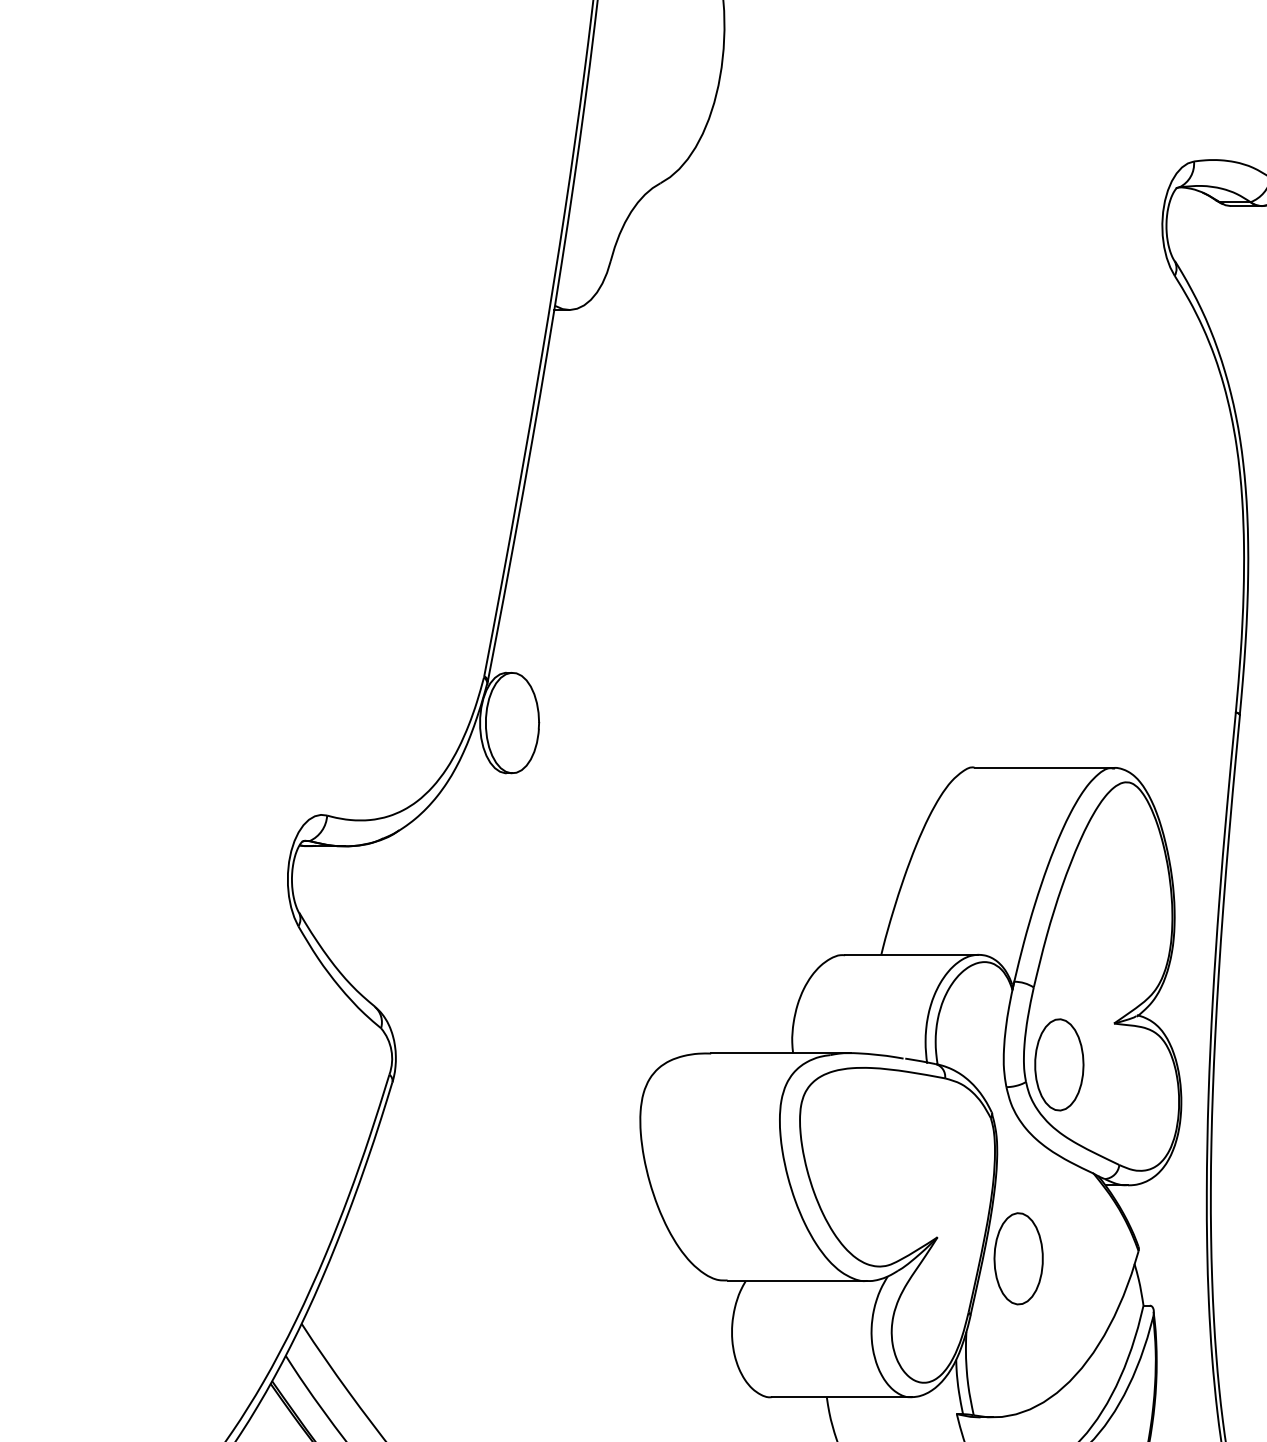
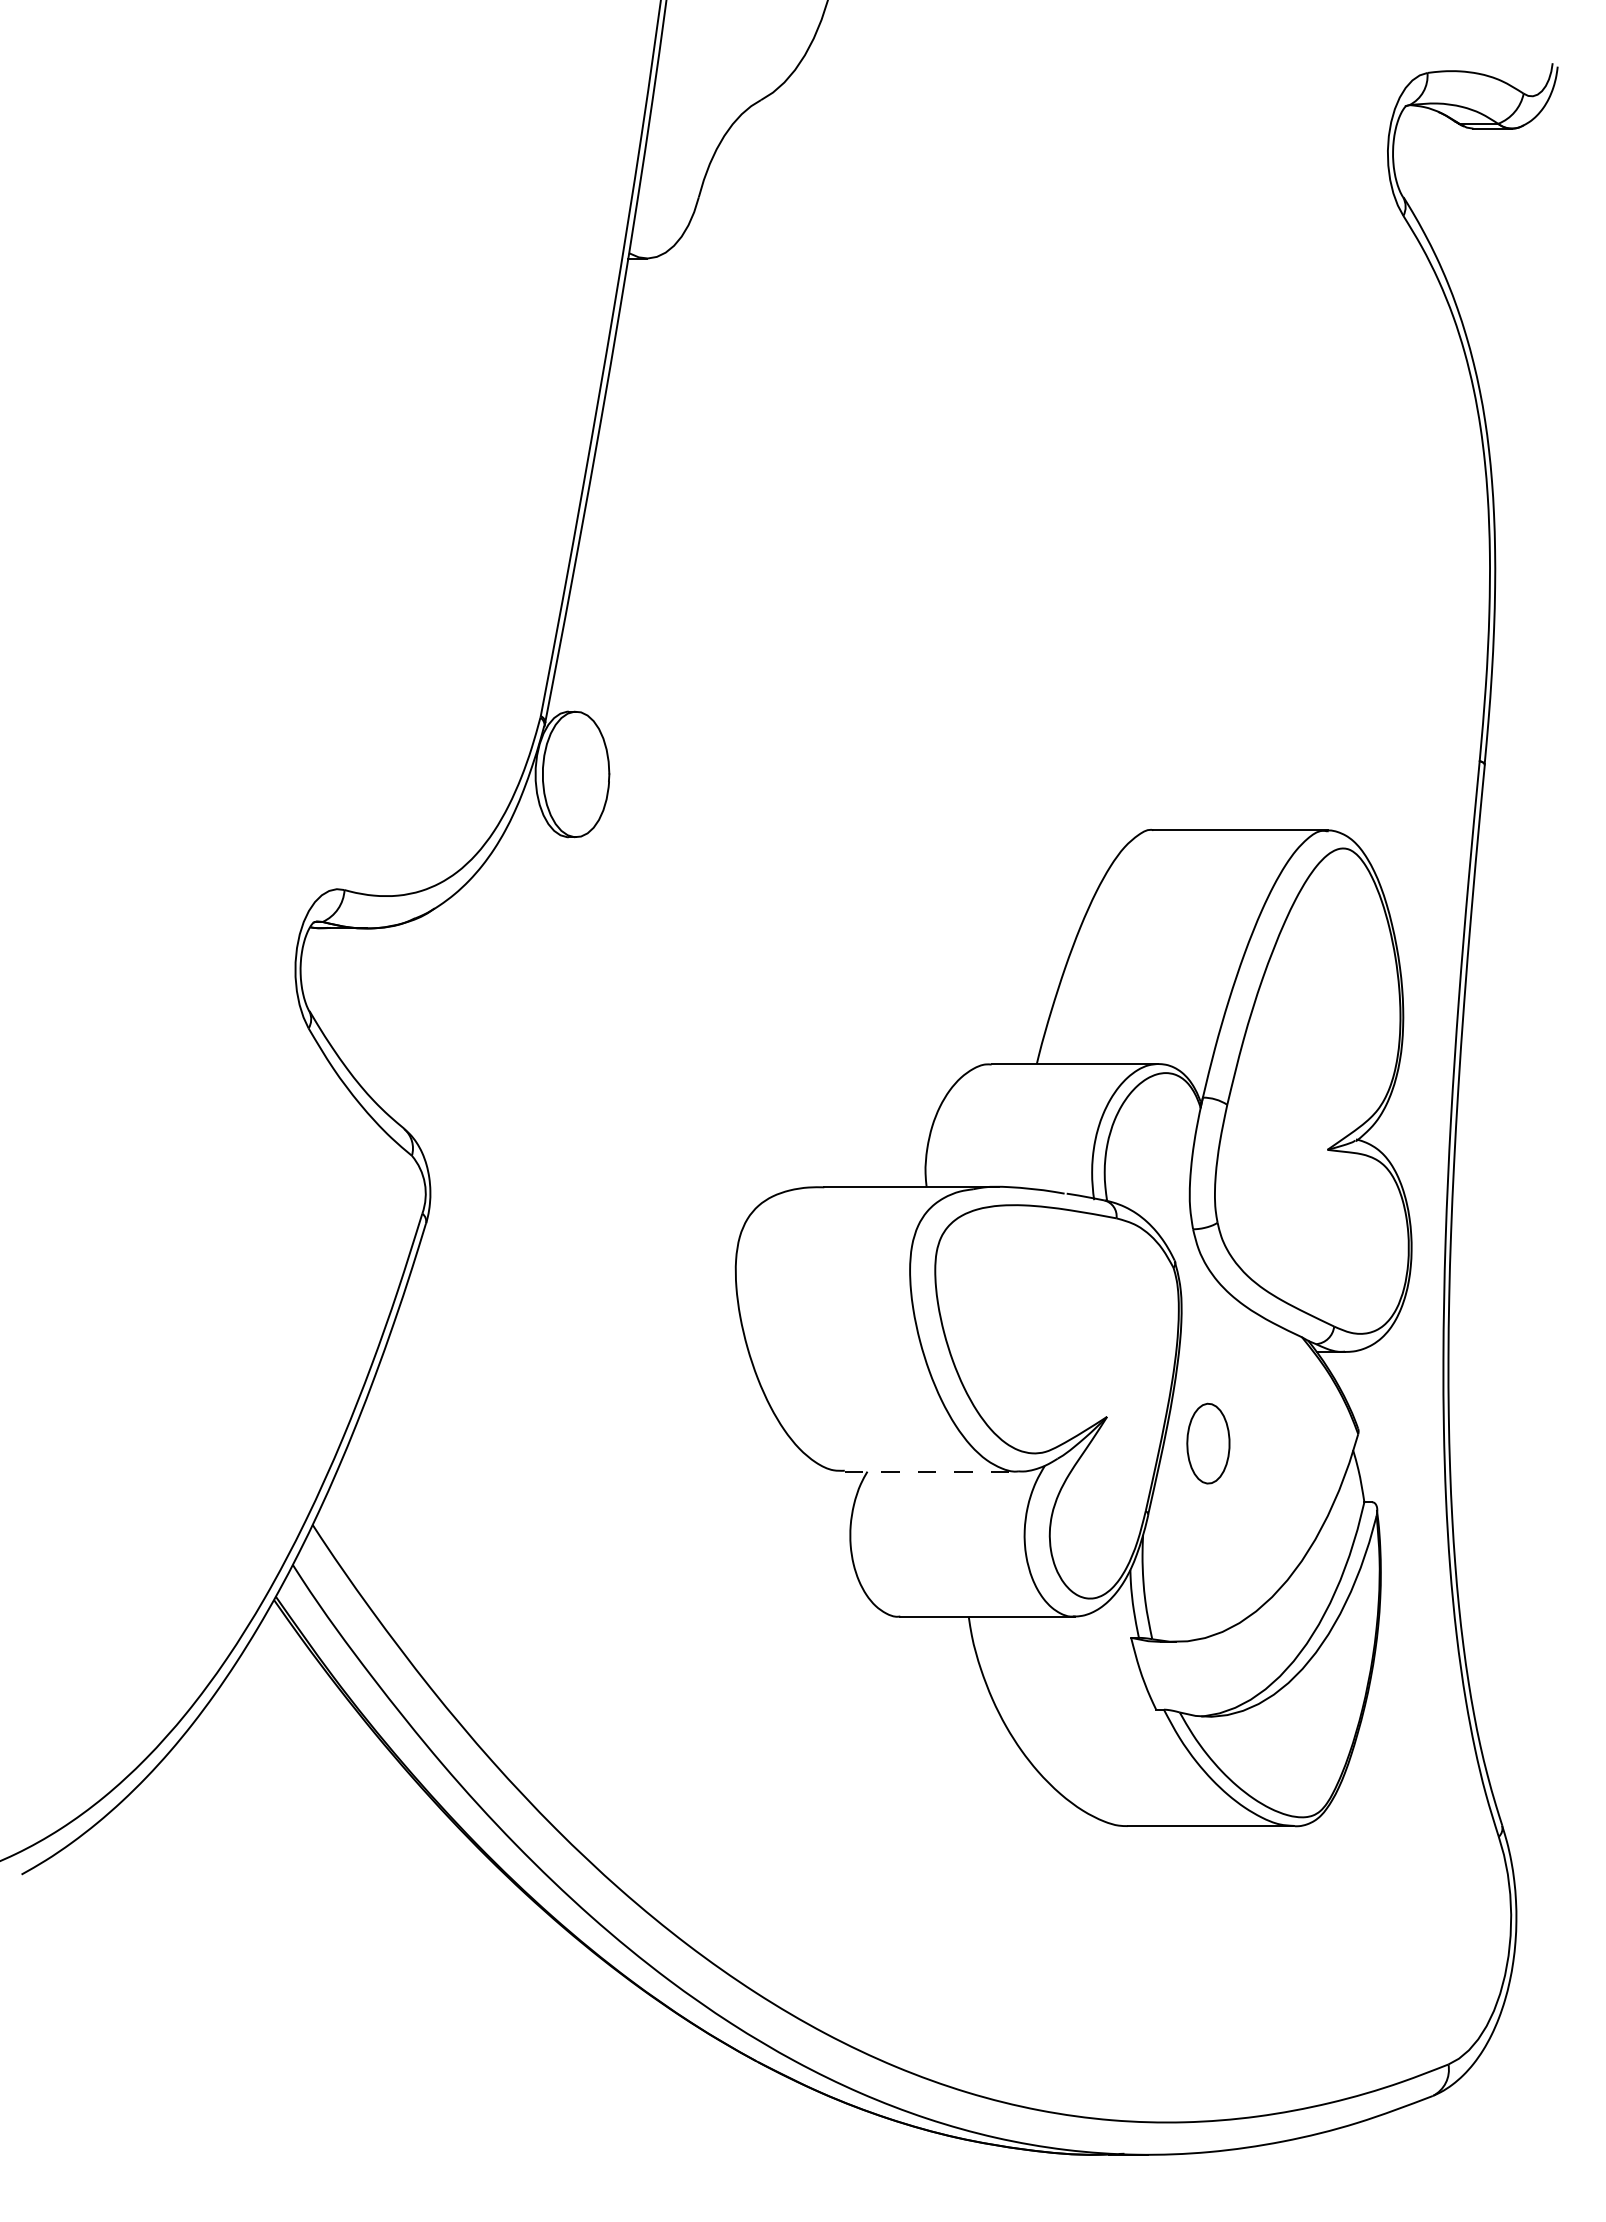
part: (1059, 1064) -> (1259, 1201), removed
part: (1018, 1258) -> (1208, 1443), size x0.7
line: (797, 1281) -> (932, 1471), solid -> dashed

